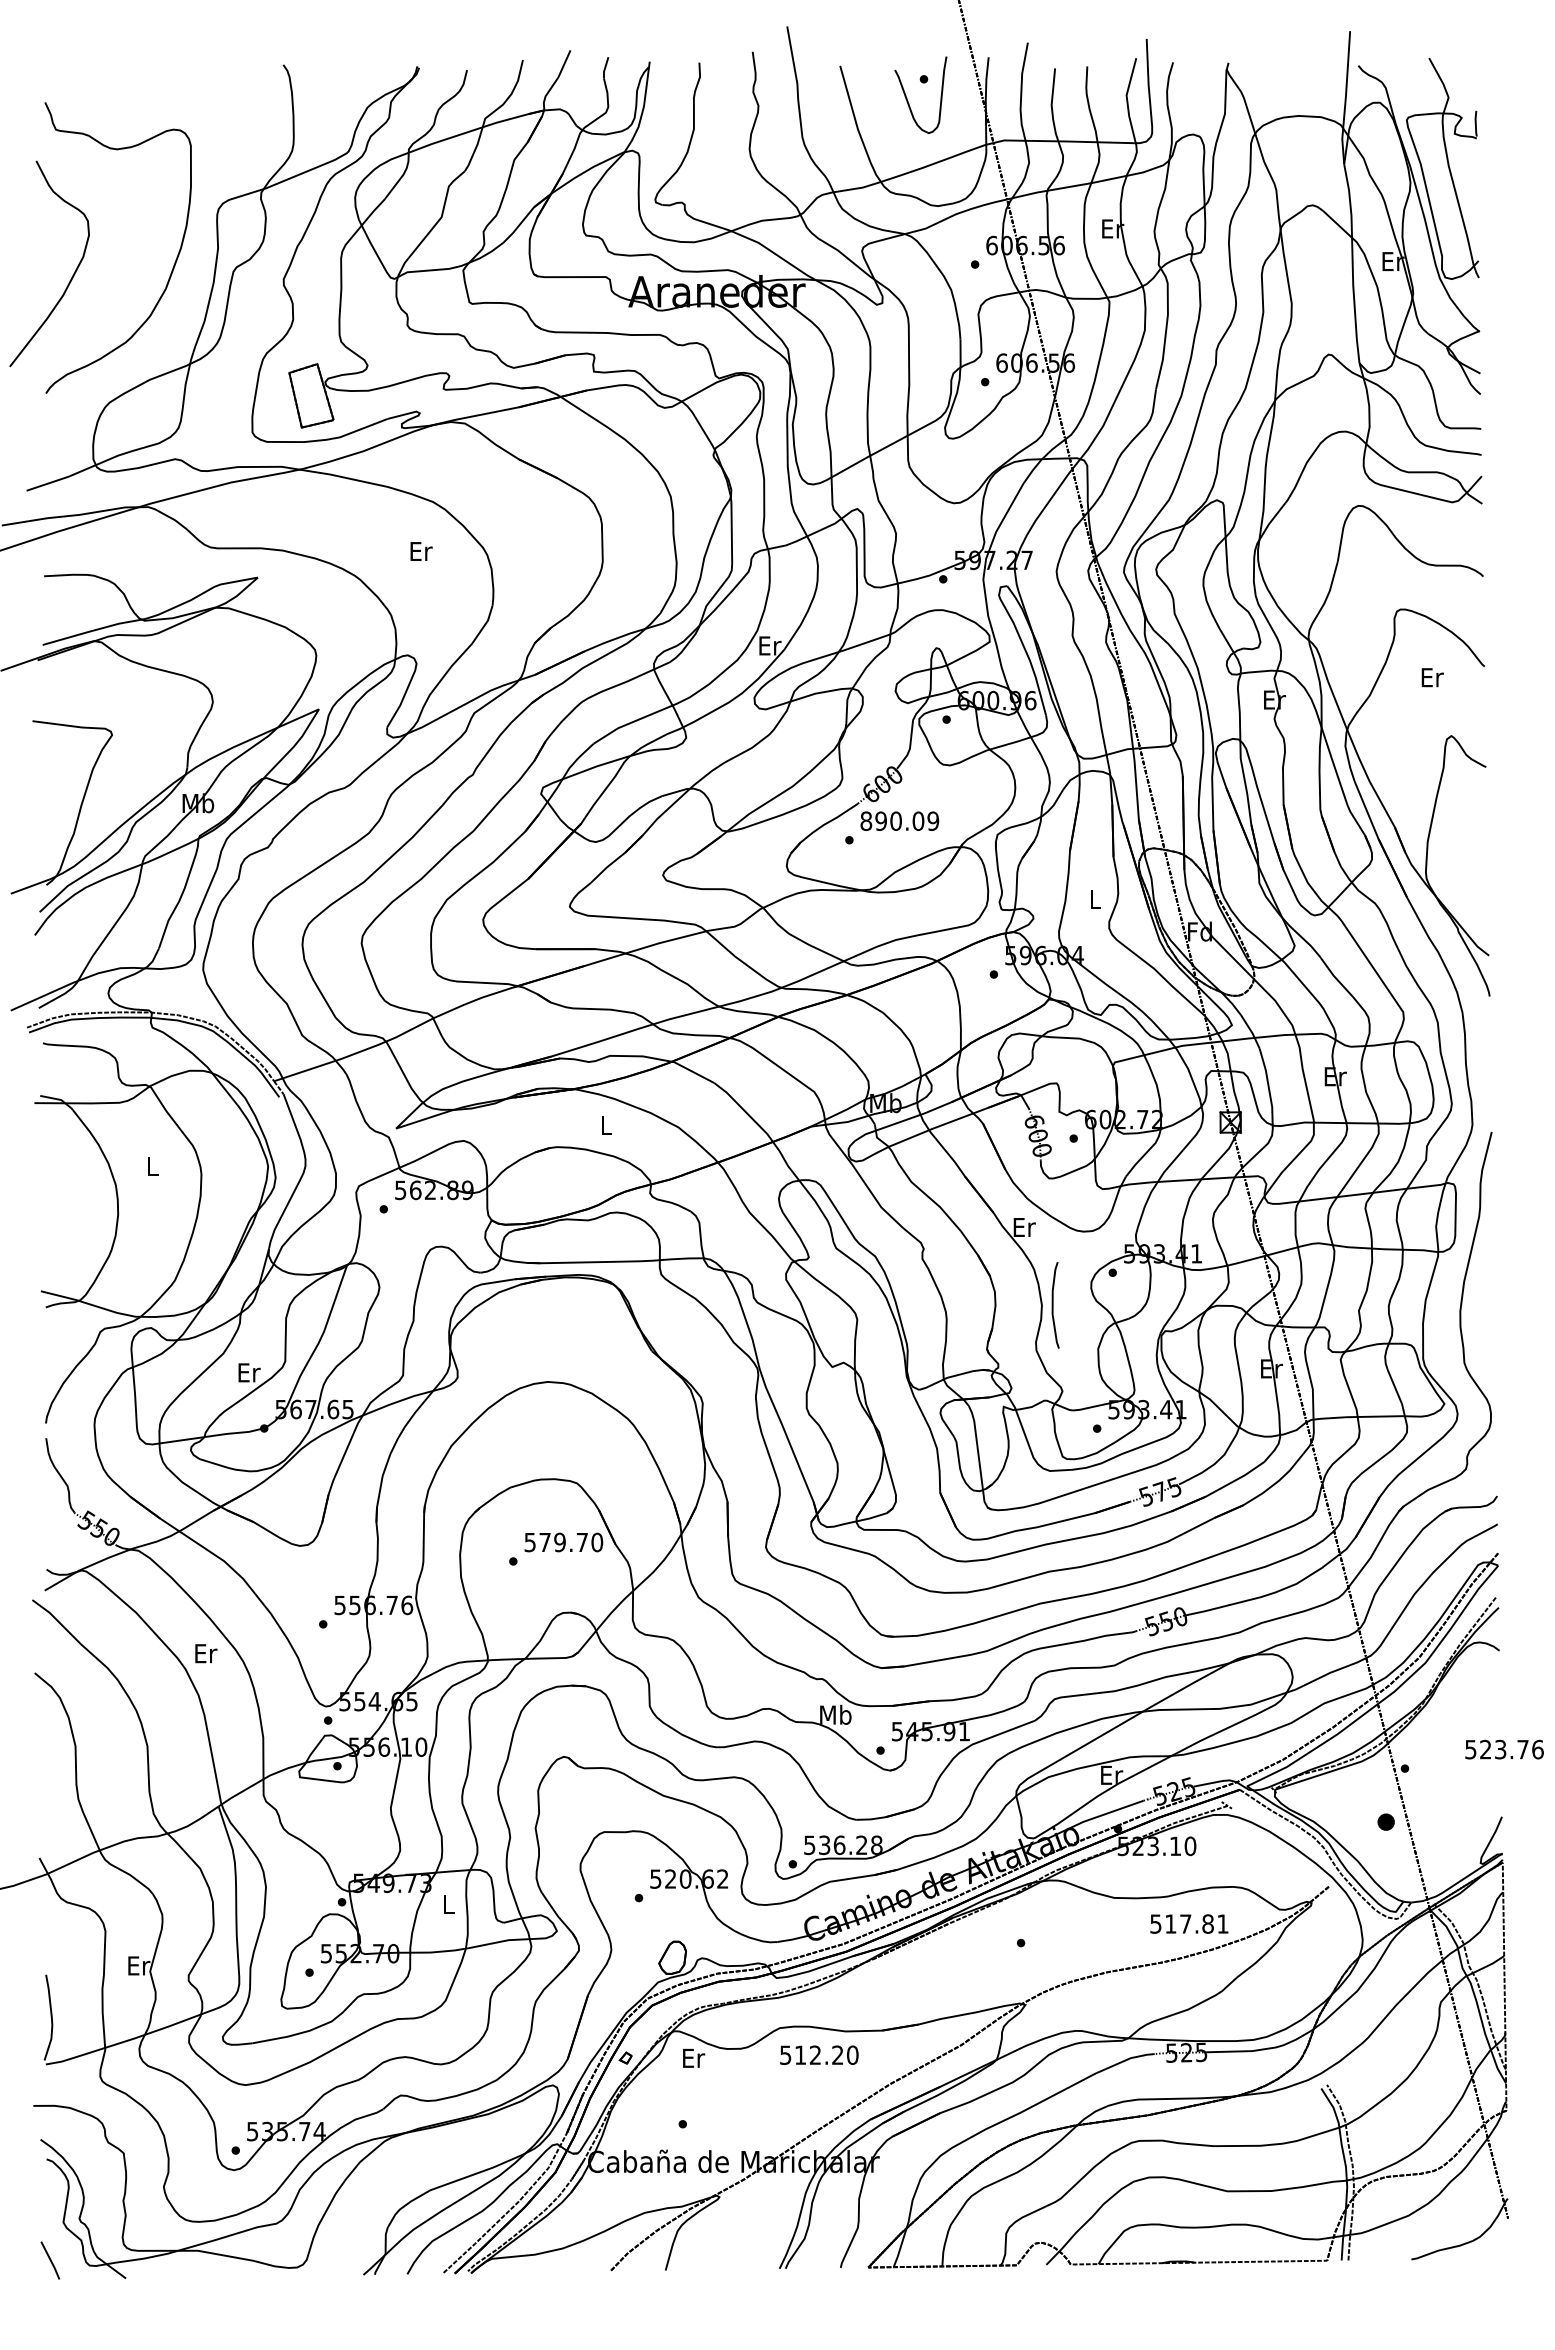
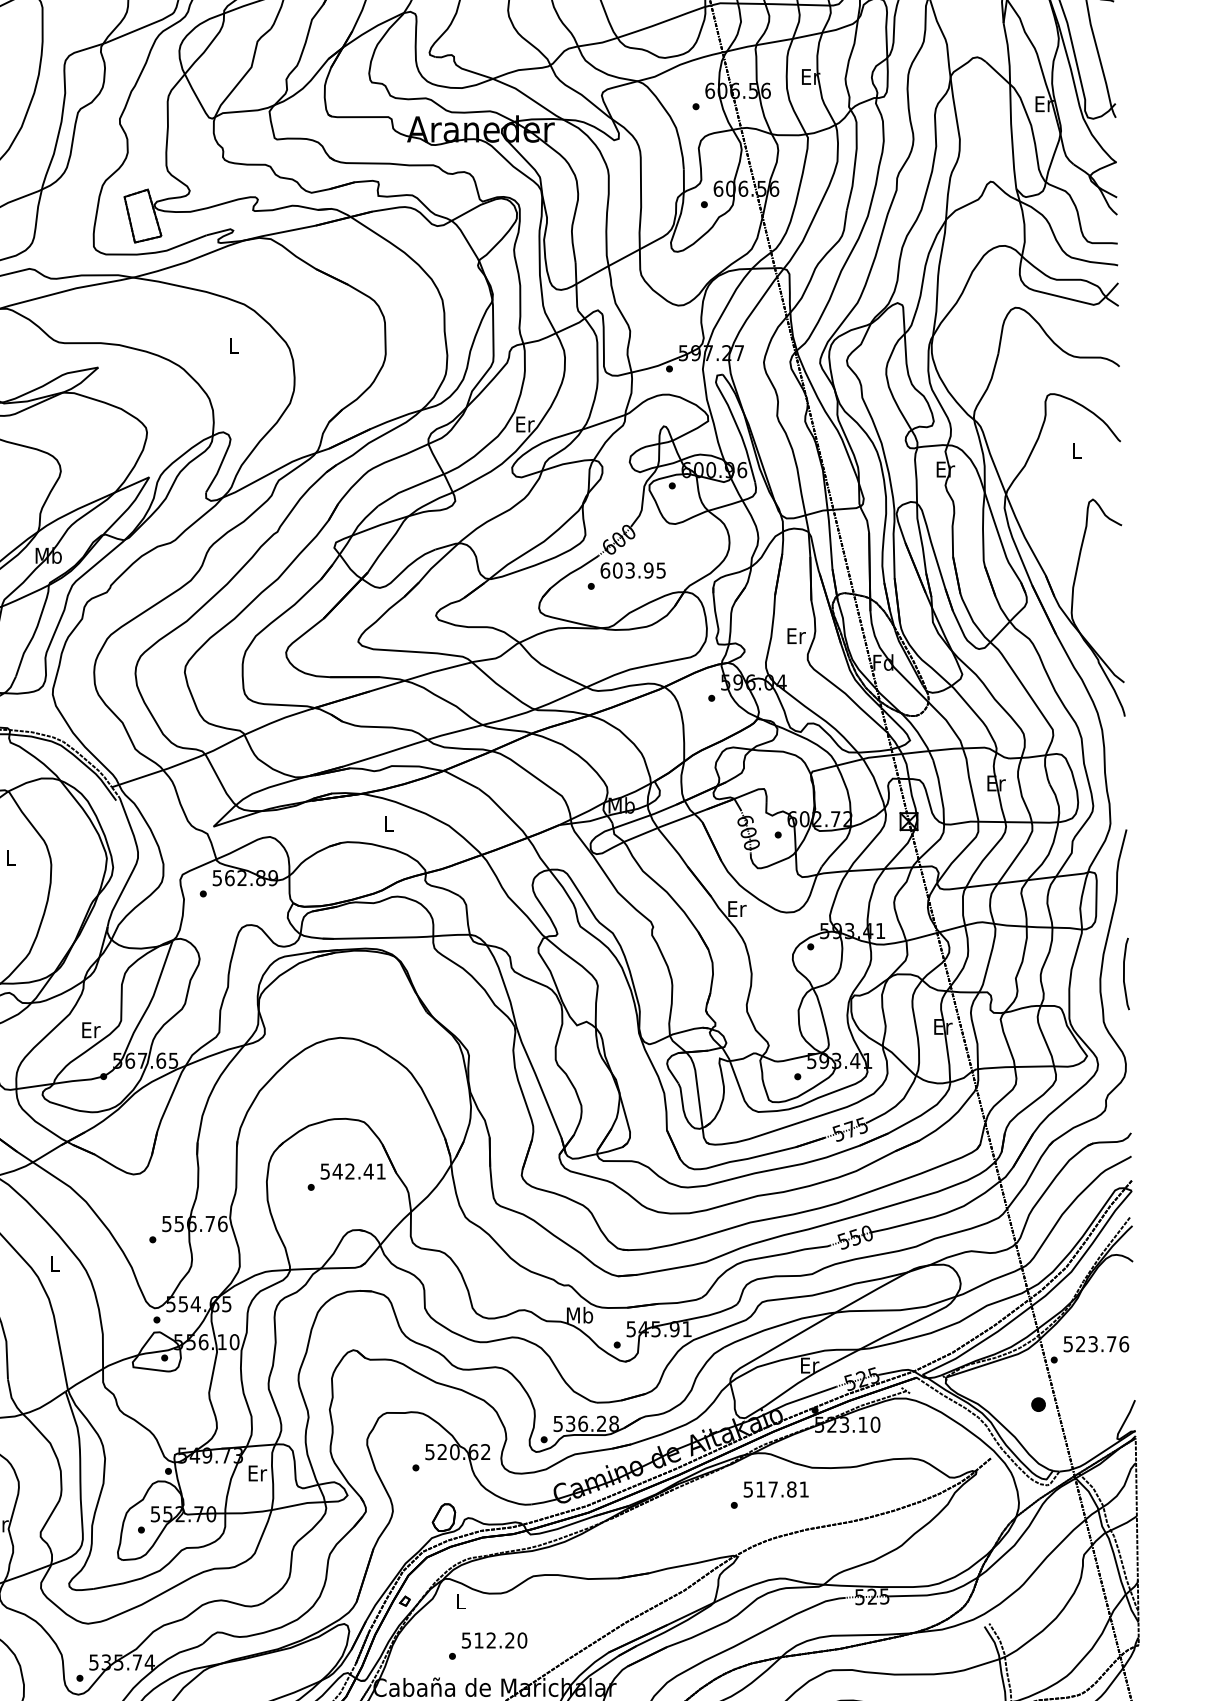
text: (421, 551) -> (234, 345), Er -> L
text: (1432, 677) -> (1077, 450), Er -> L
text: (899, 820) -> (633, 569), 890.09 -> 603.95
text: (1095, 899) -> (796, 635), L -> Er
curve: (1053, 1305) -> (1124, 974), moved
text: (570, 1542) -> (358, 1171), 579.70 -> 542.41
text: (206, 1653) -> (55, 1264), Er -> L
text: (1504, 1749) -> (1096, 1344), moved
text: (449, 1904) -> (258, 1473), L -> Er
text: (1189, 1923) -> (776, 1489), moved
text: (819, 2054) -> (494, 1639), moved
text: (694, 2057) -> (462, 1600), Er -> L

